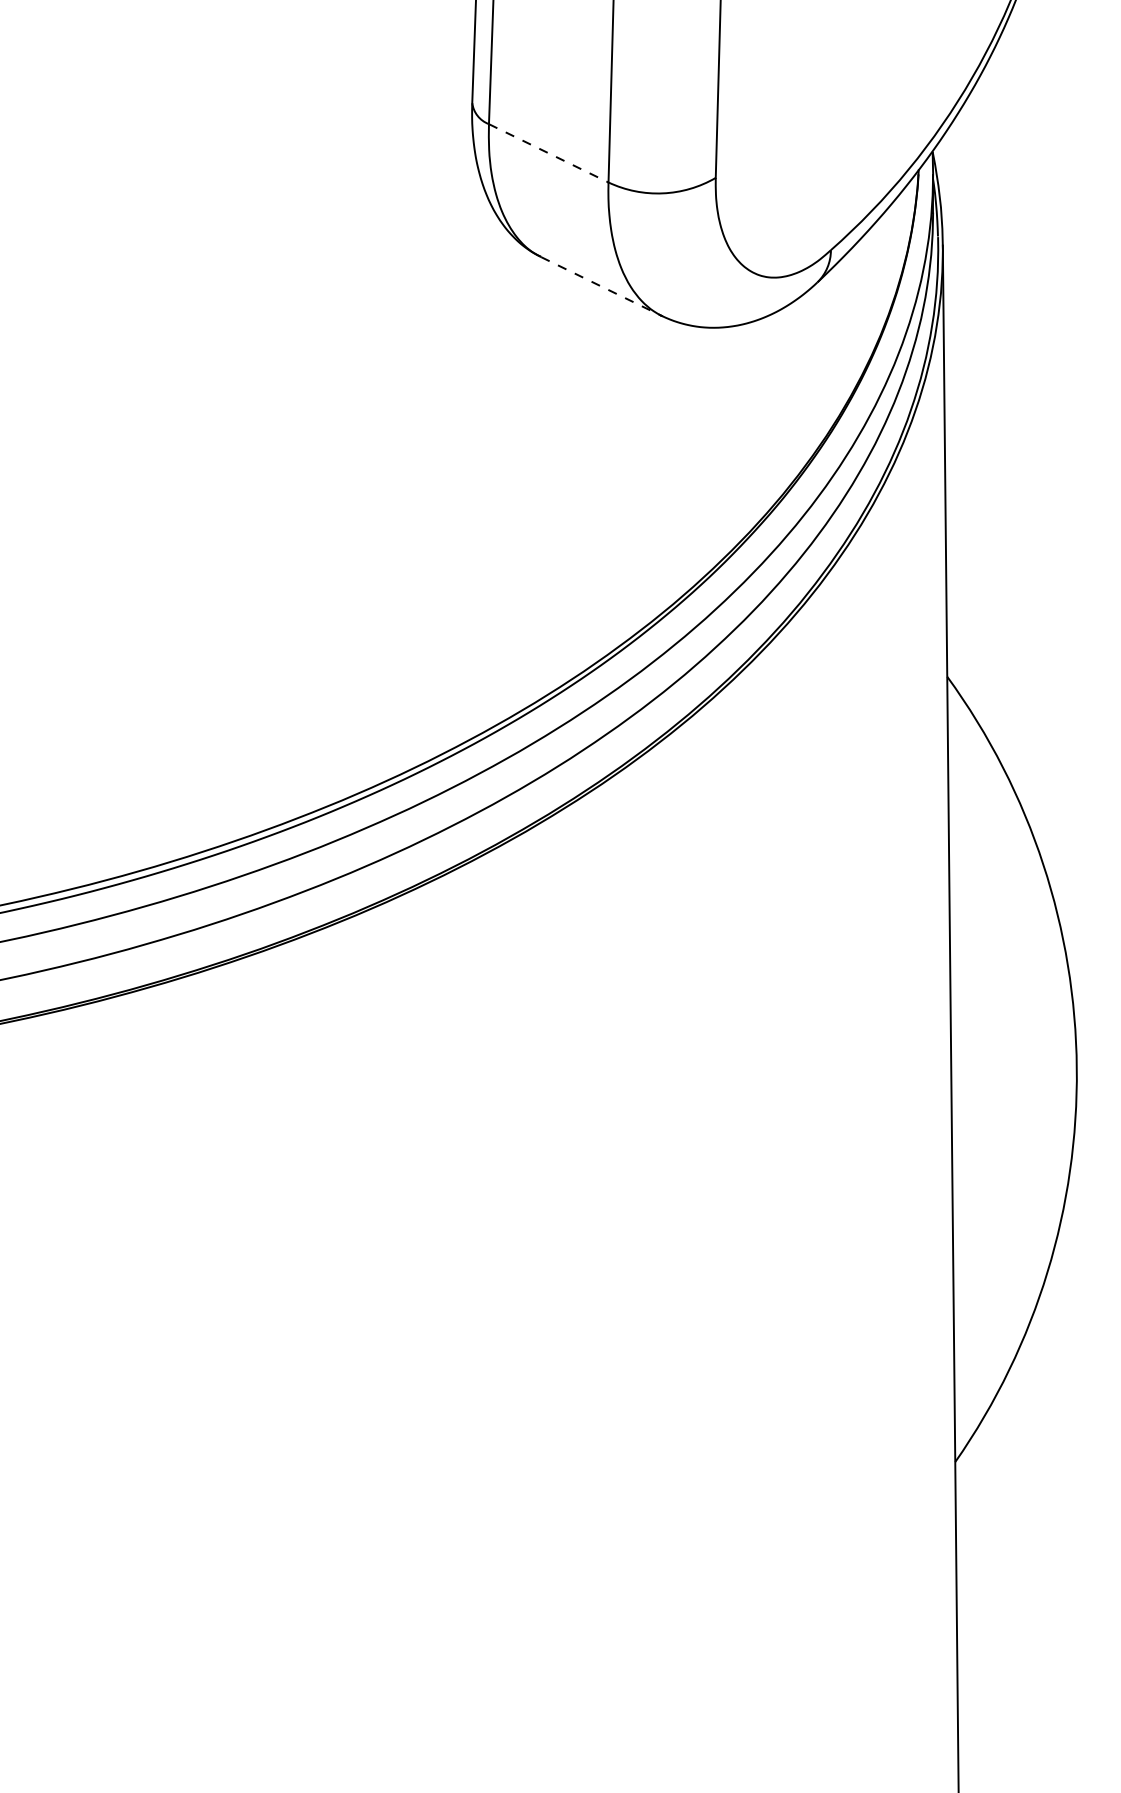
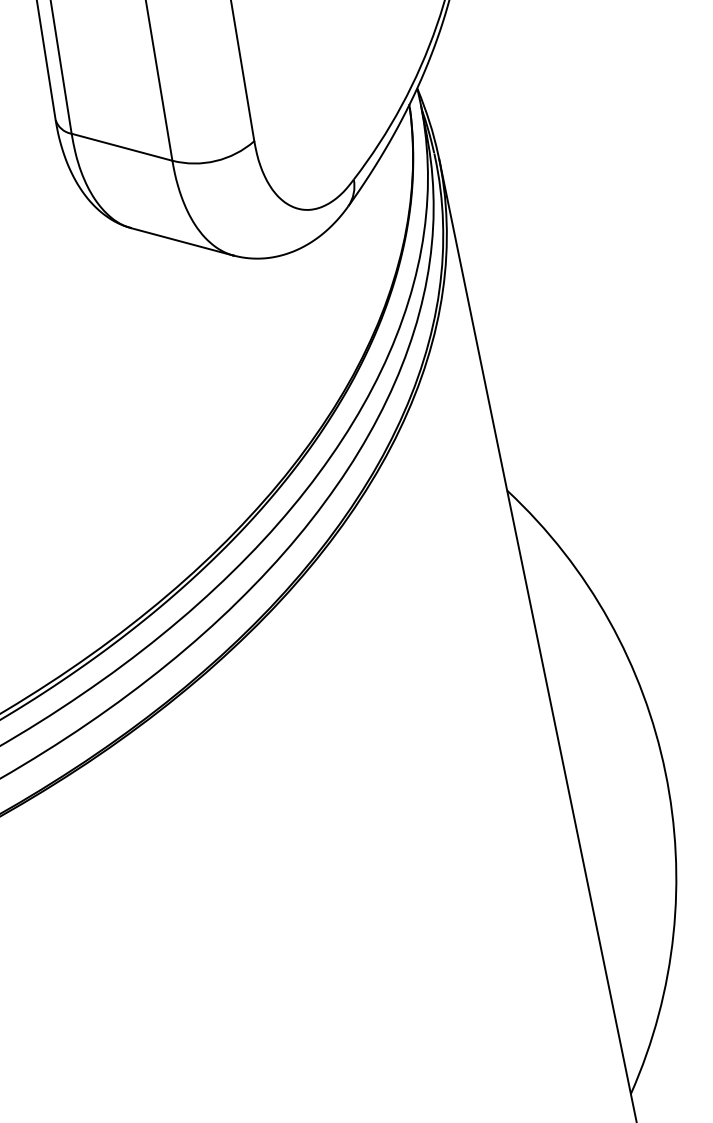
line: (548, 153) -> (121, 147), dashed -> solid
line: (602, 286) -> (183, 241), dashed -> solid

